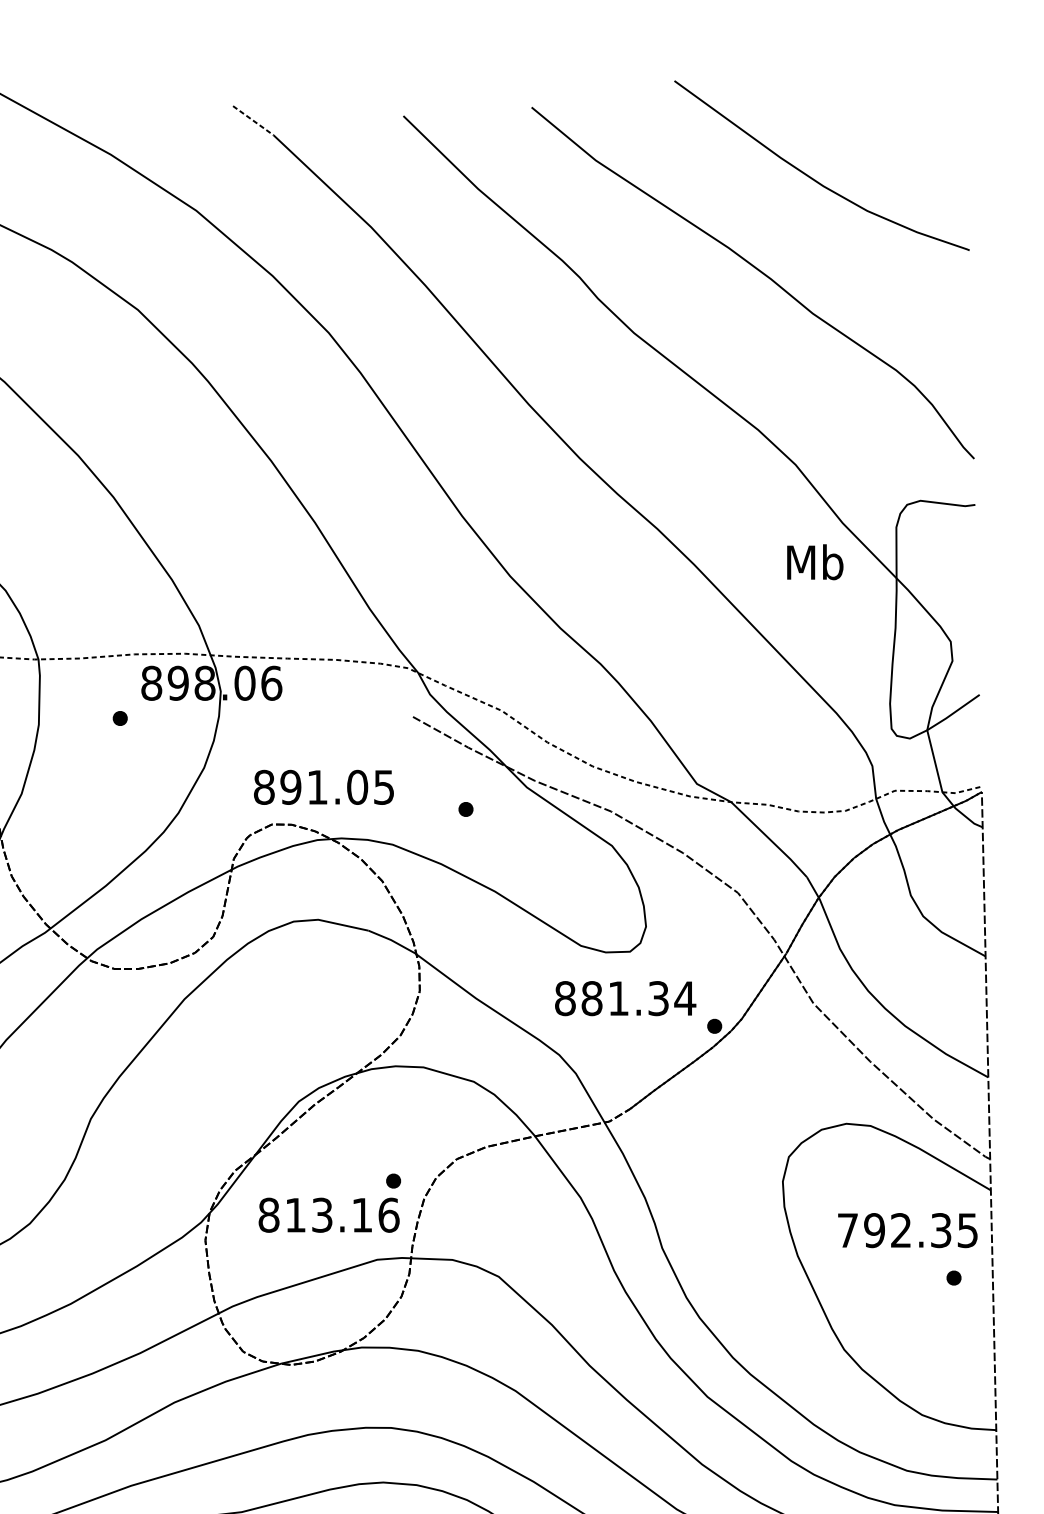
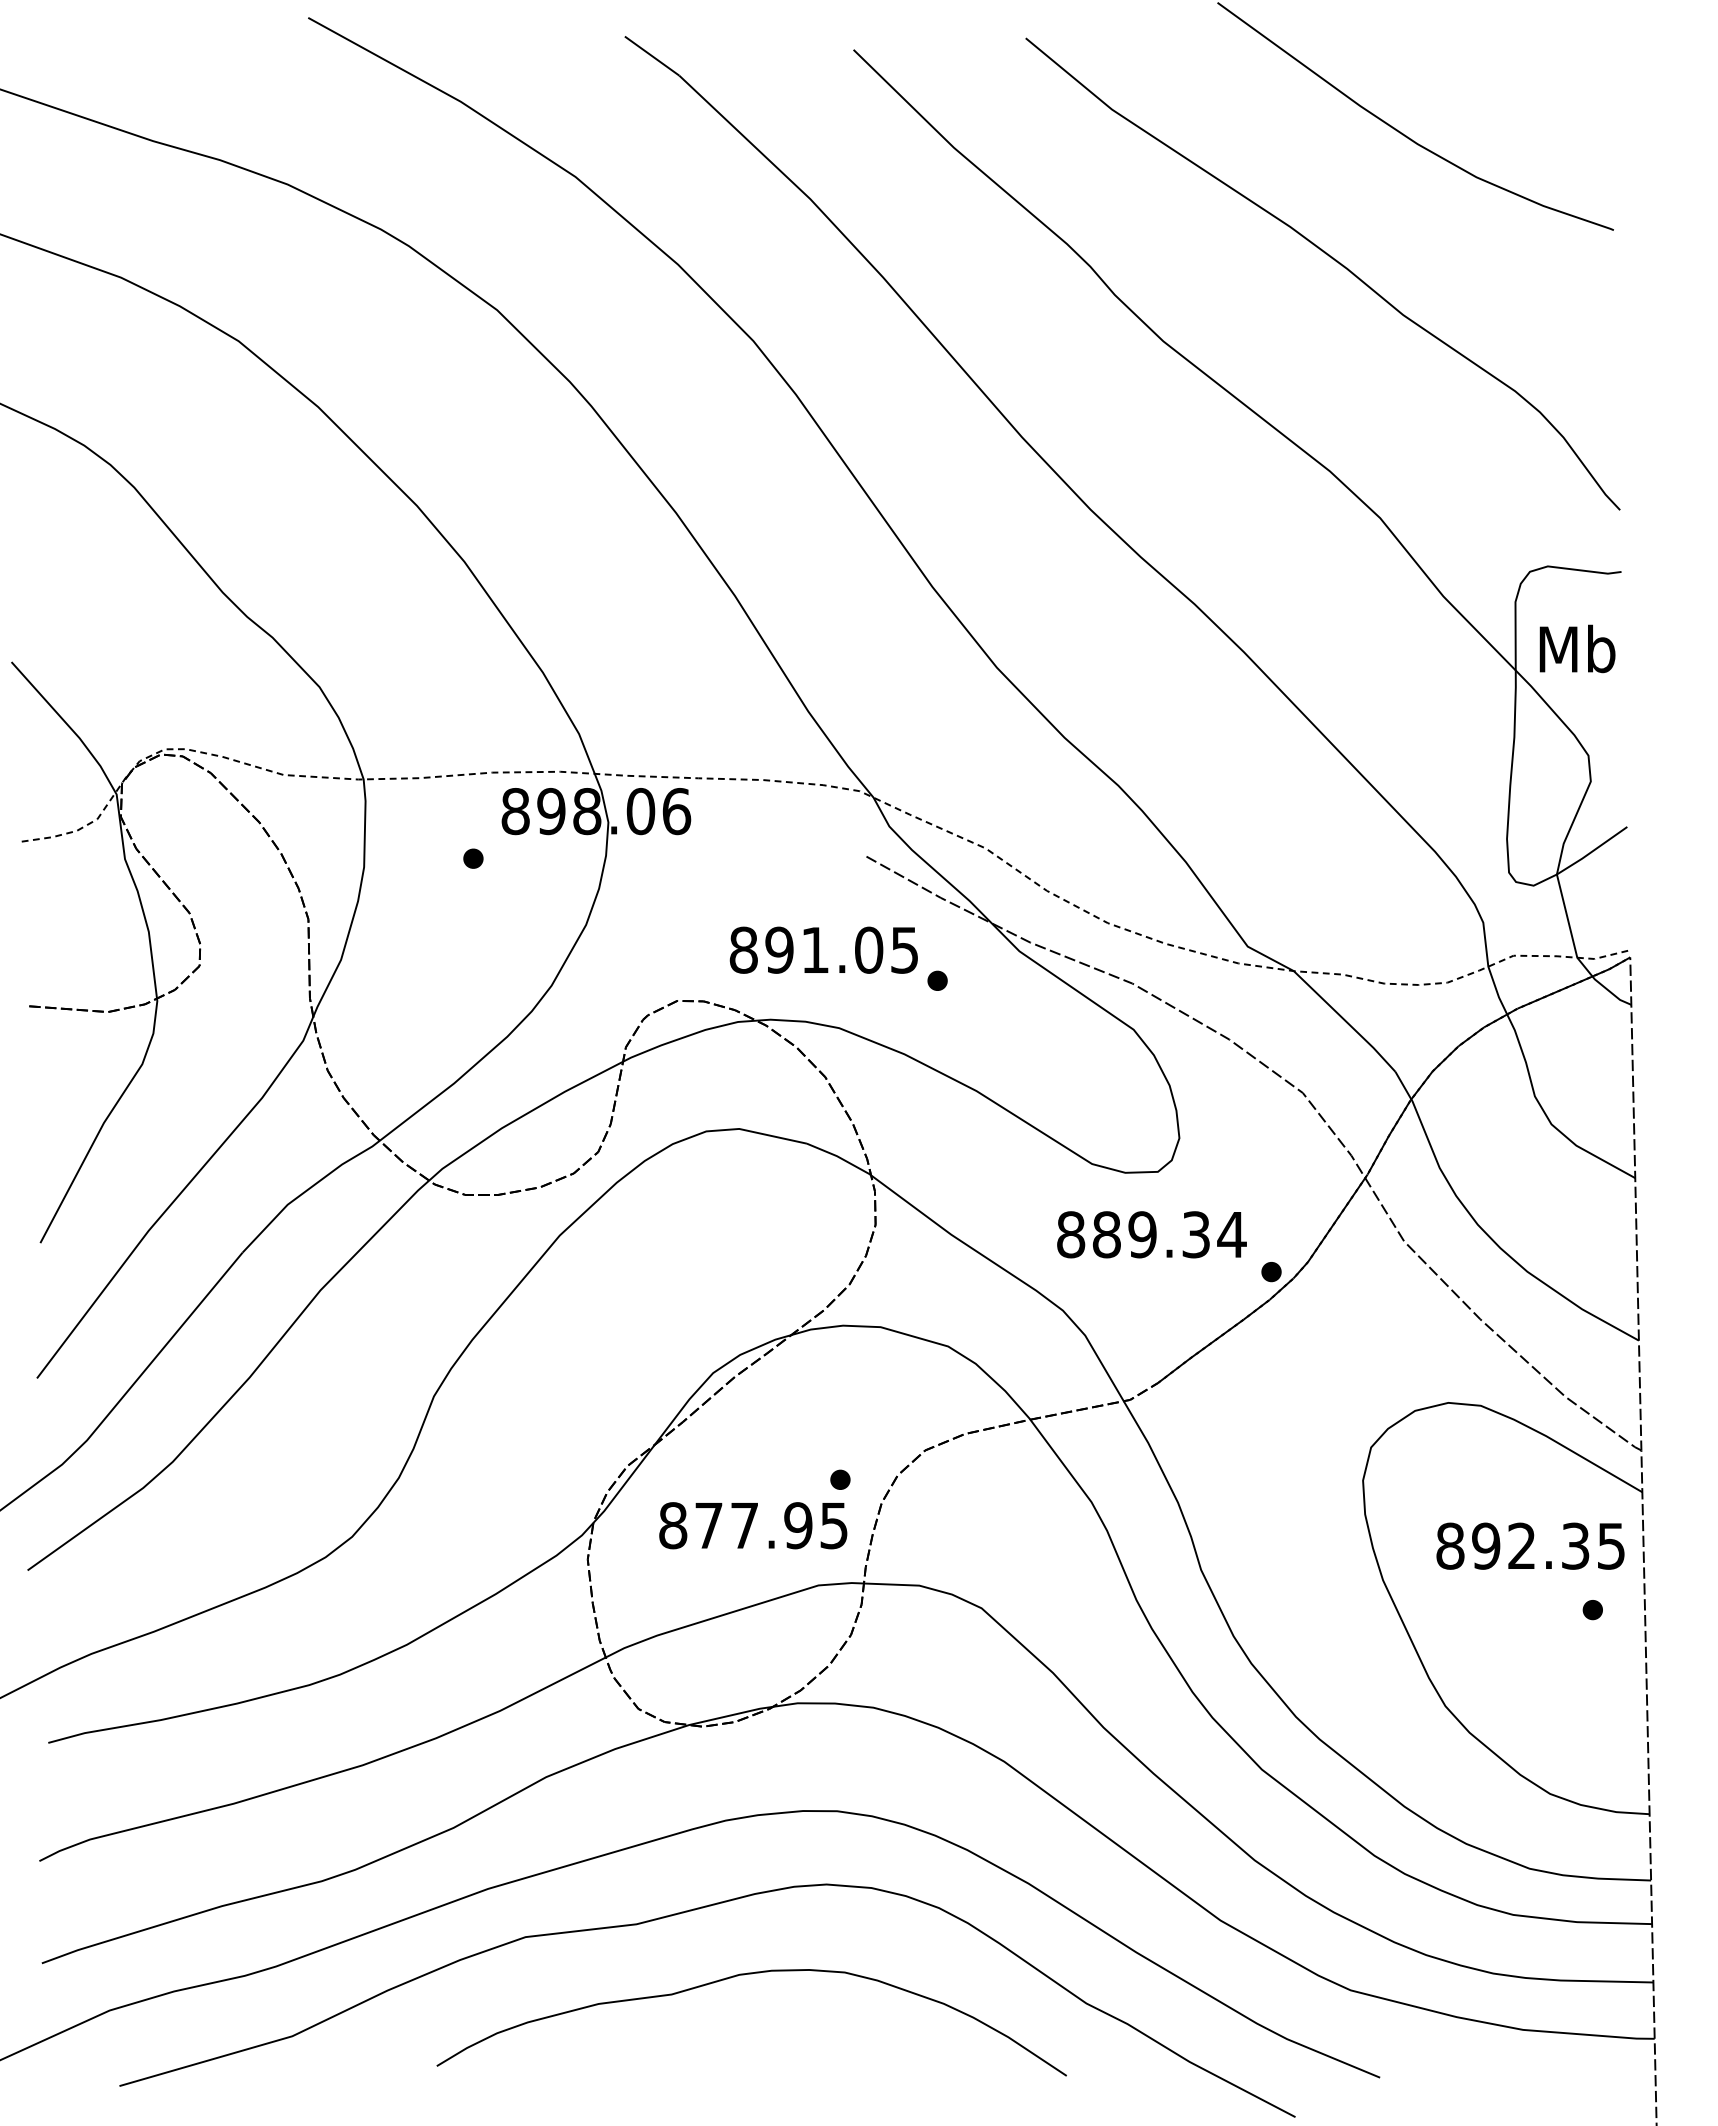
line: (253, 121) -> (652, 56), dashed -> solid
text: (815, 561) -> (1577, 648), moved
text: (323, 786) -> (823, 949), moved
text: (618, 998) -> (1142, 1234), 881.34 -> 889.34
text: (342, 1215) -> (771, 1525), 813.16 -> 877.95
text: (847, 1230) -> (1450, 1545), 792.35 -> 892.35

